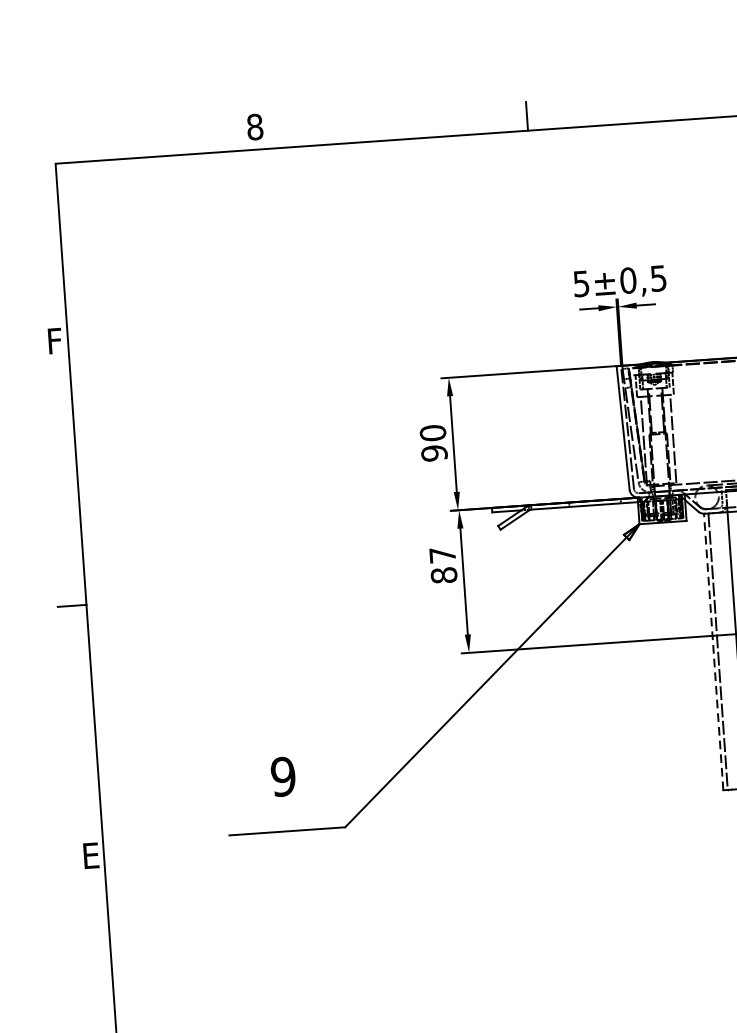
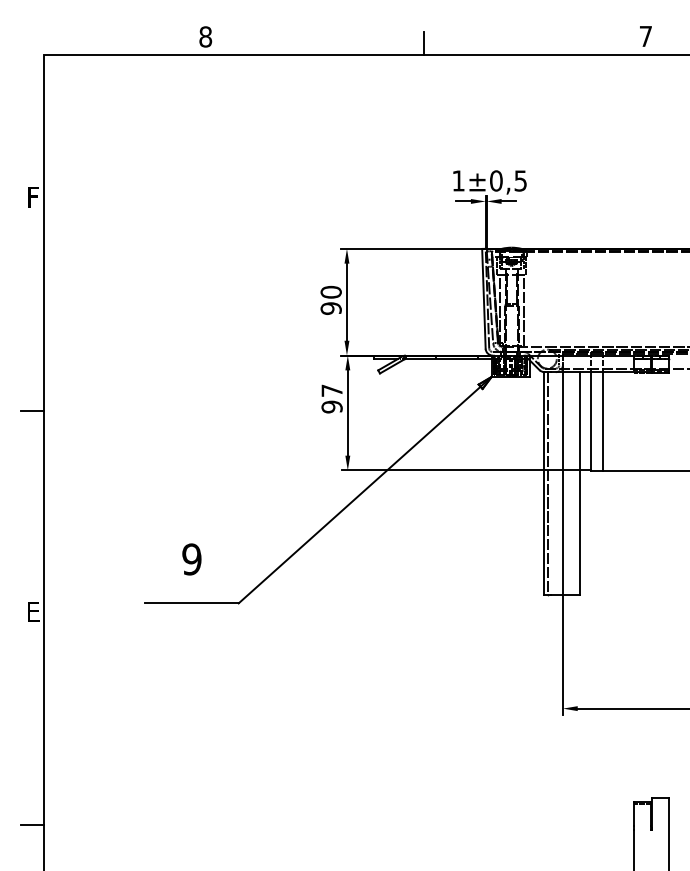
text: (581, 283) -> (458, 180), 5 -> 1
text: (443, 574) -> (331, 406), 87 -> 97
line: (713, 652) -> (543, 483), dashed -> solid

